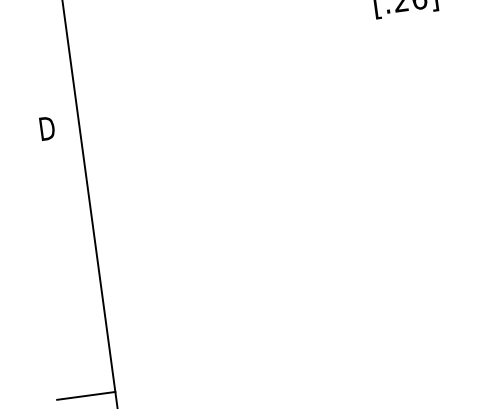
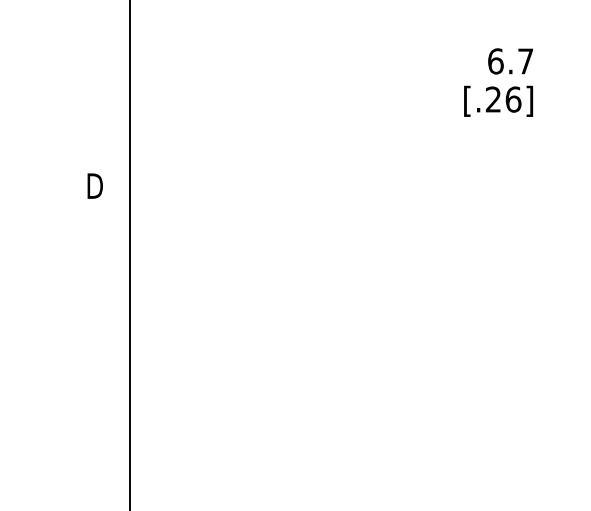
line: (85, 395) -> (97, 478), removed

